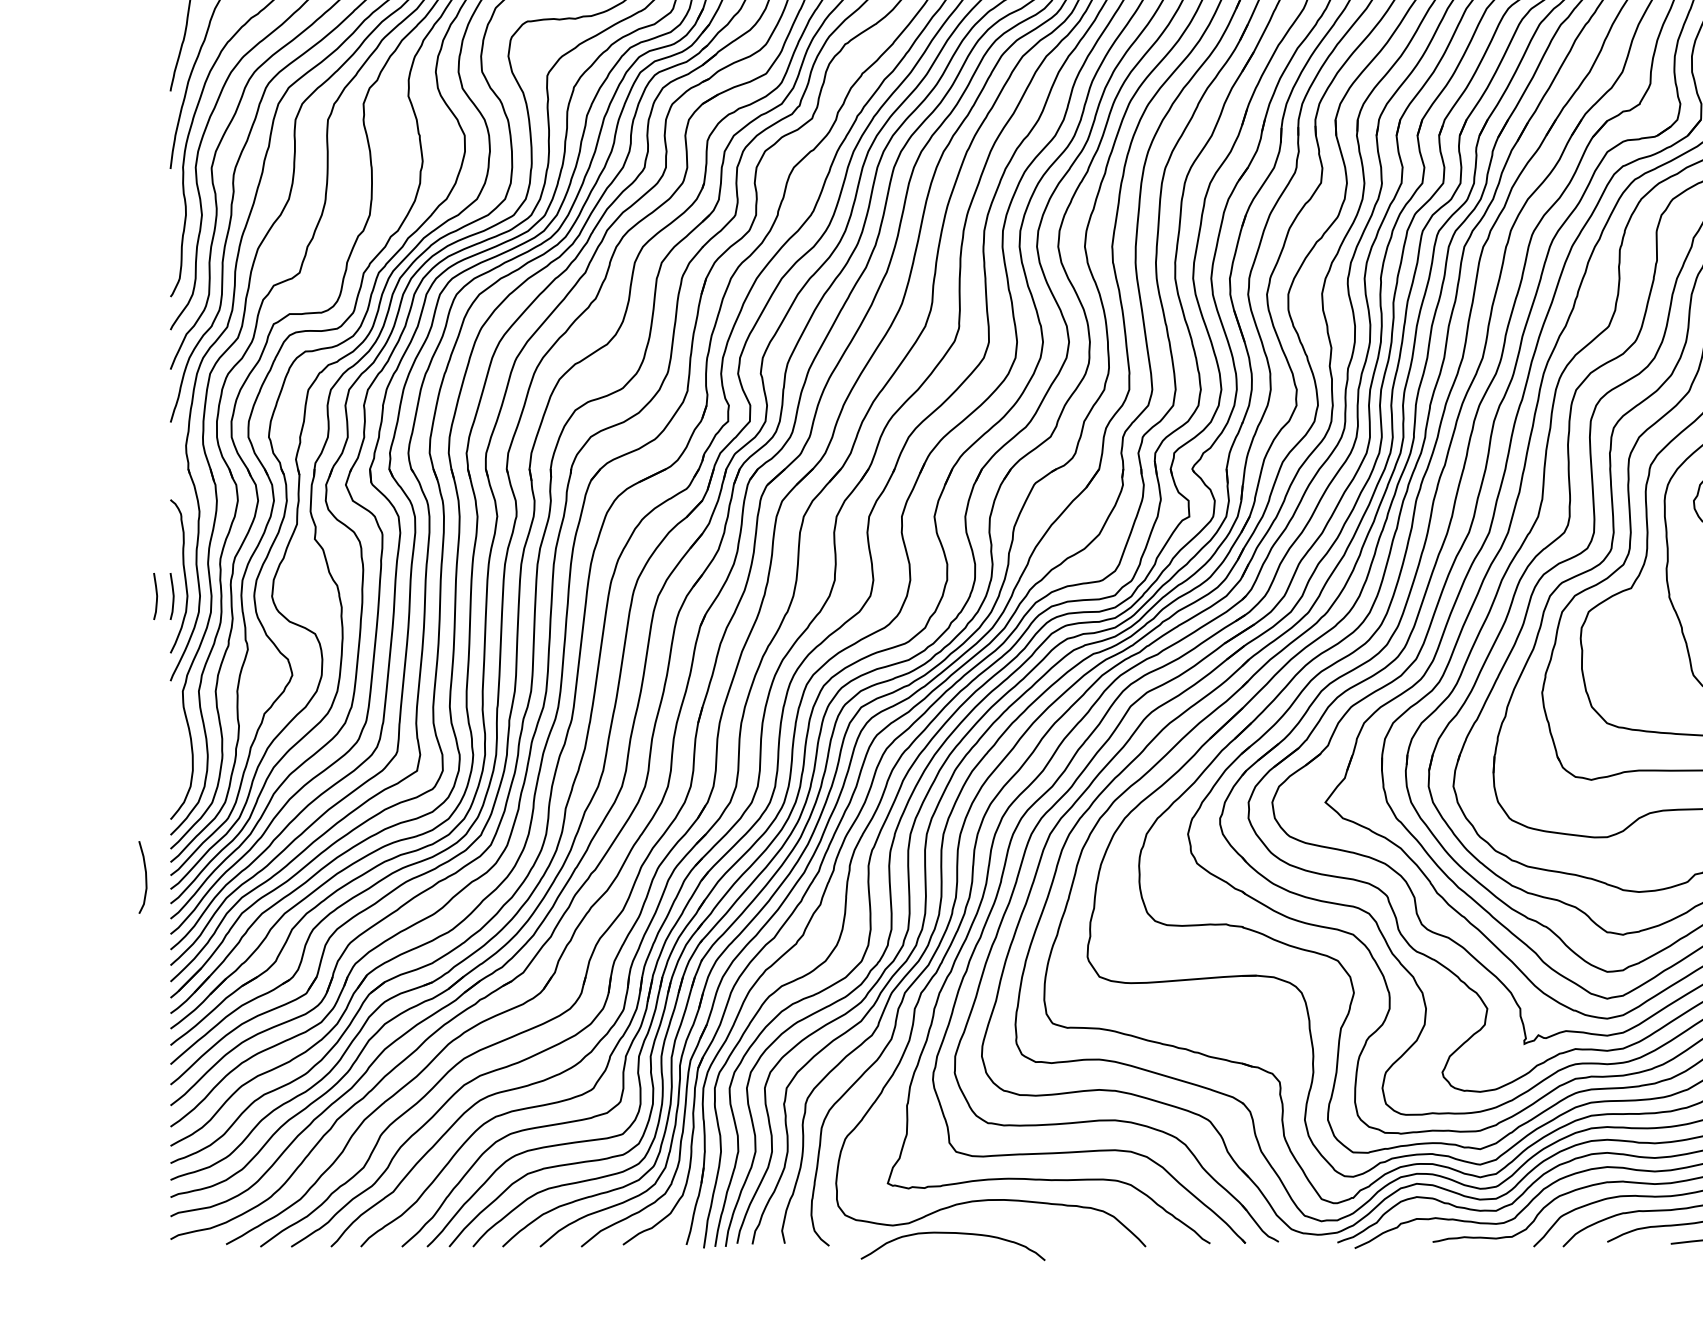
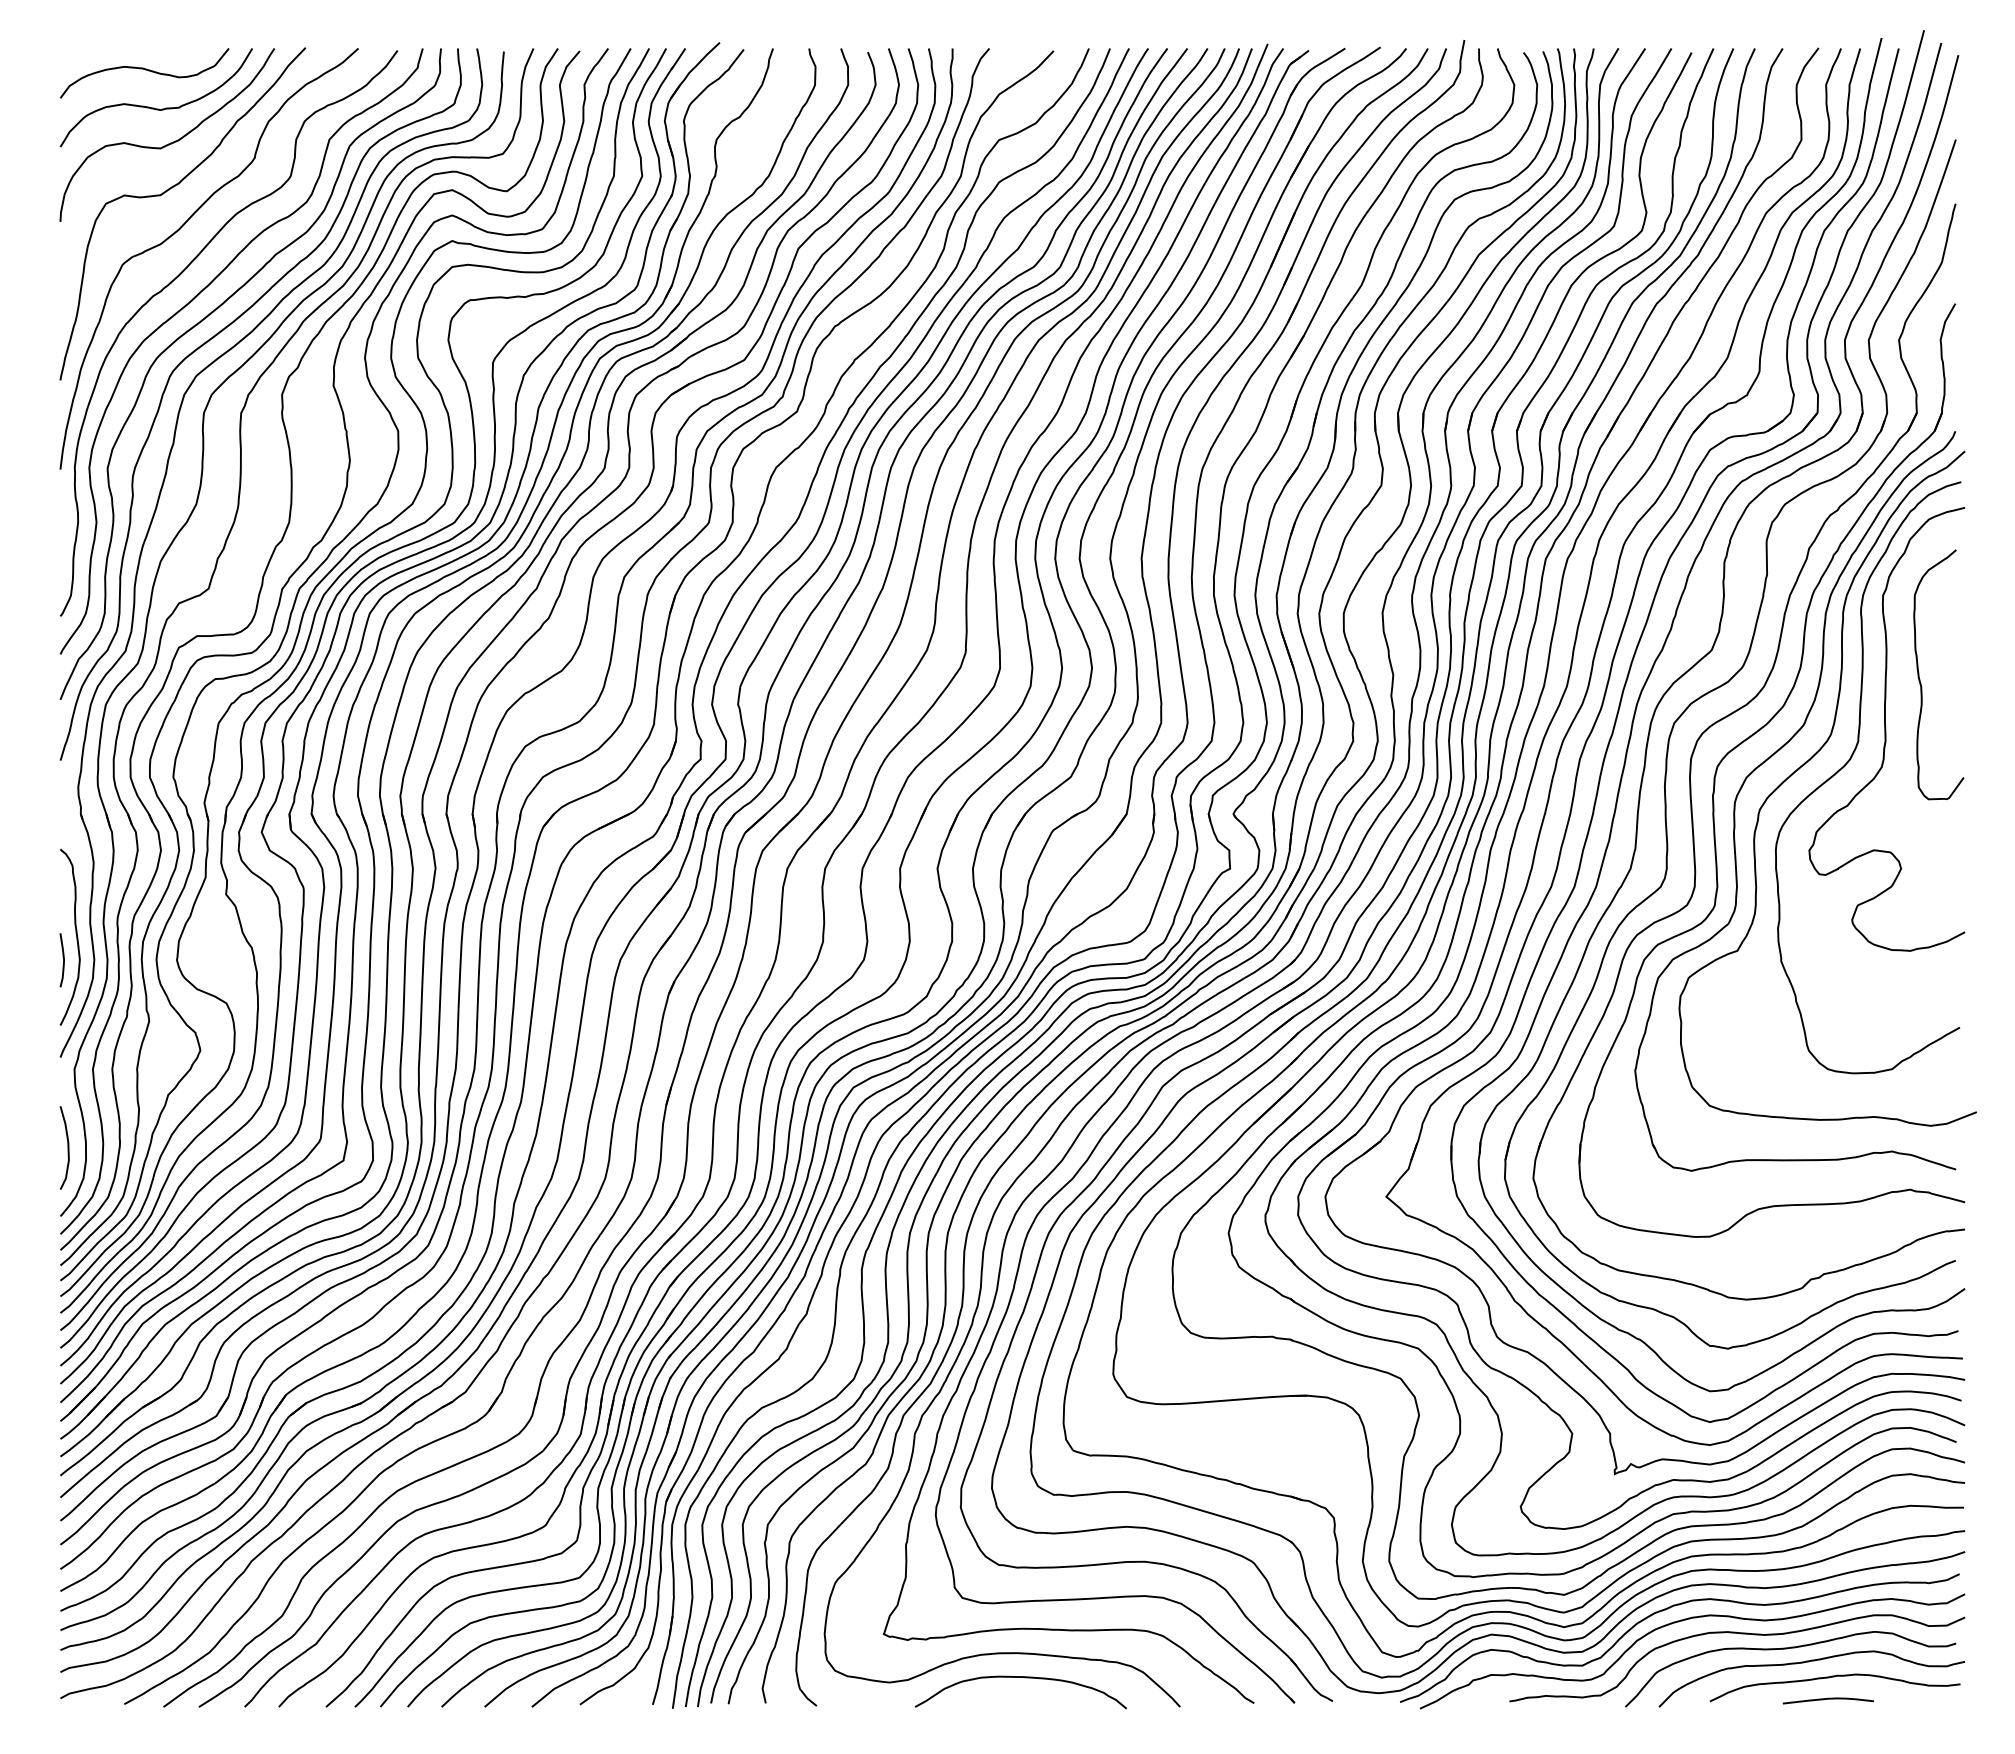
curve: (156, 596) -> (44, 960), removed
curve: (145, 877) -> (67, 1147), moved
curve: (957, 1234) -> (1025, 1678), moved

